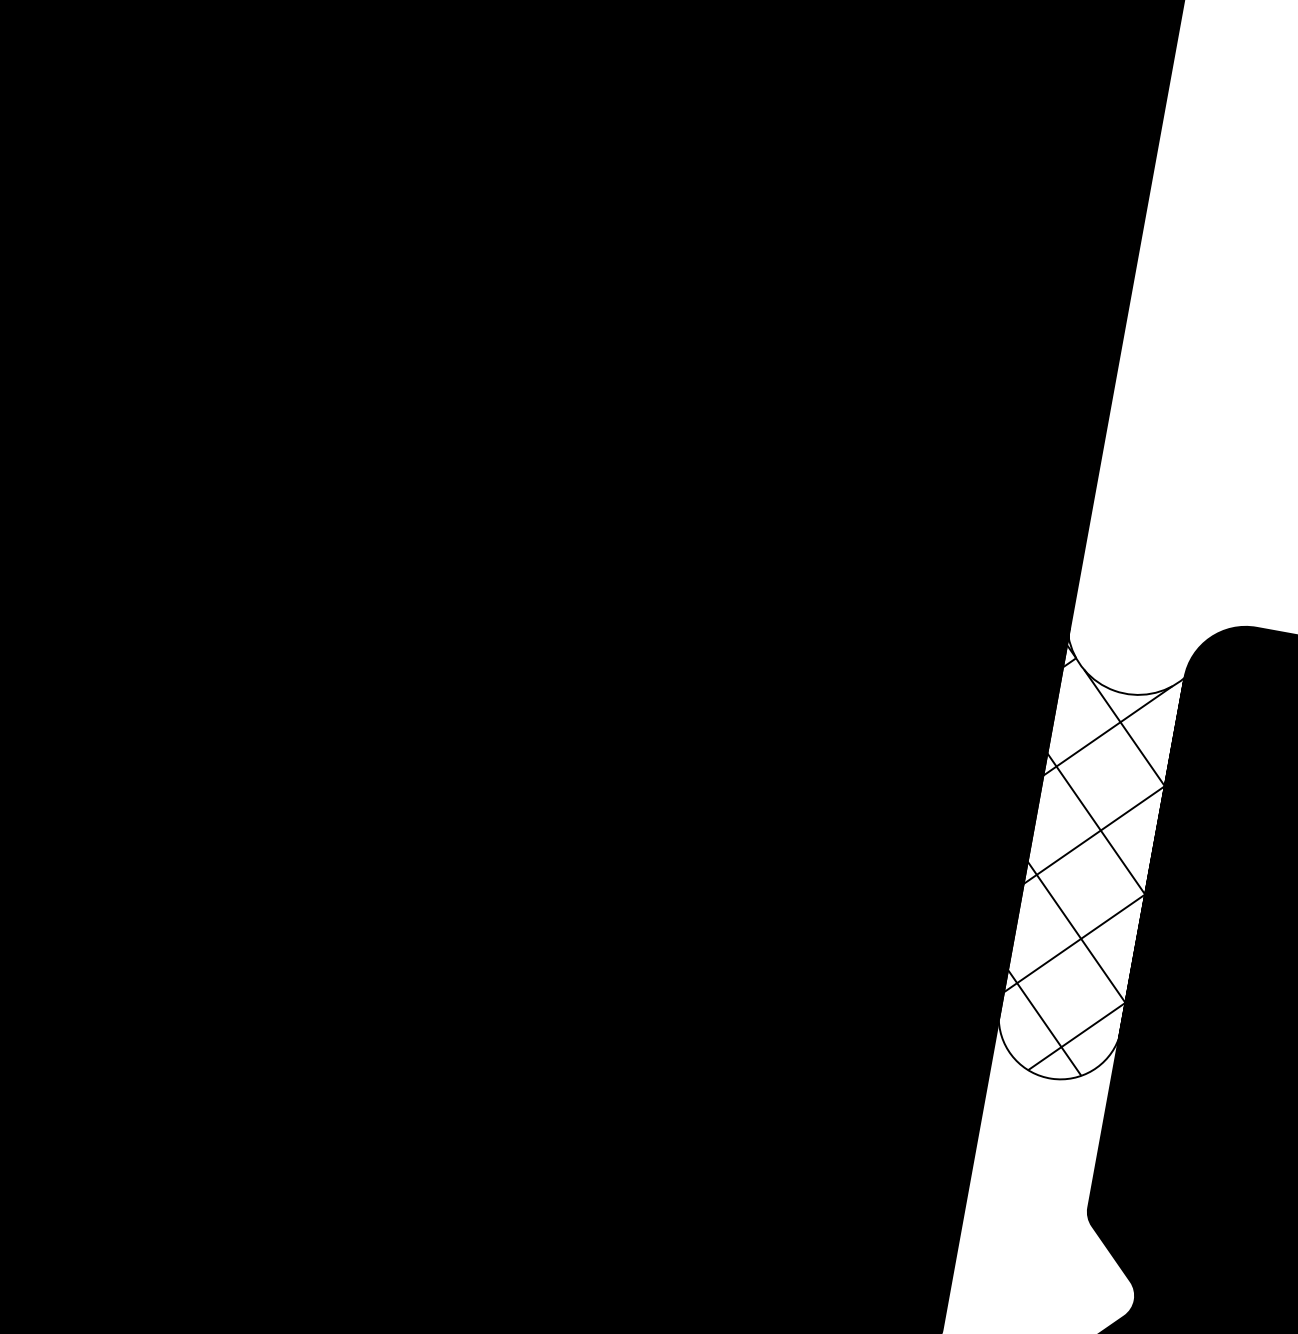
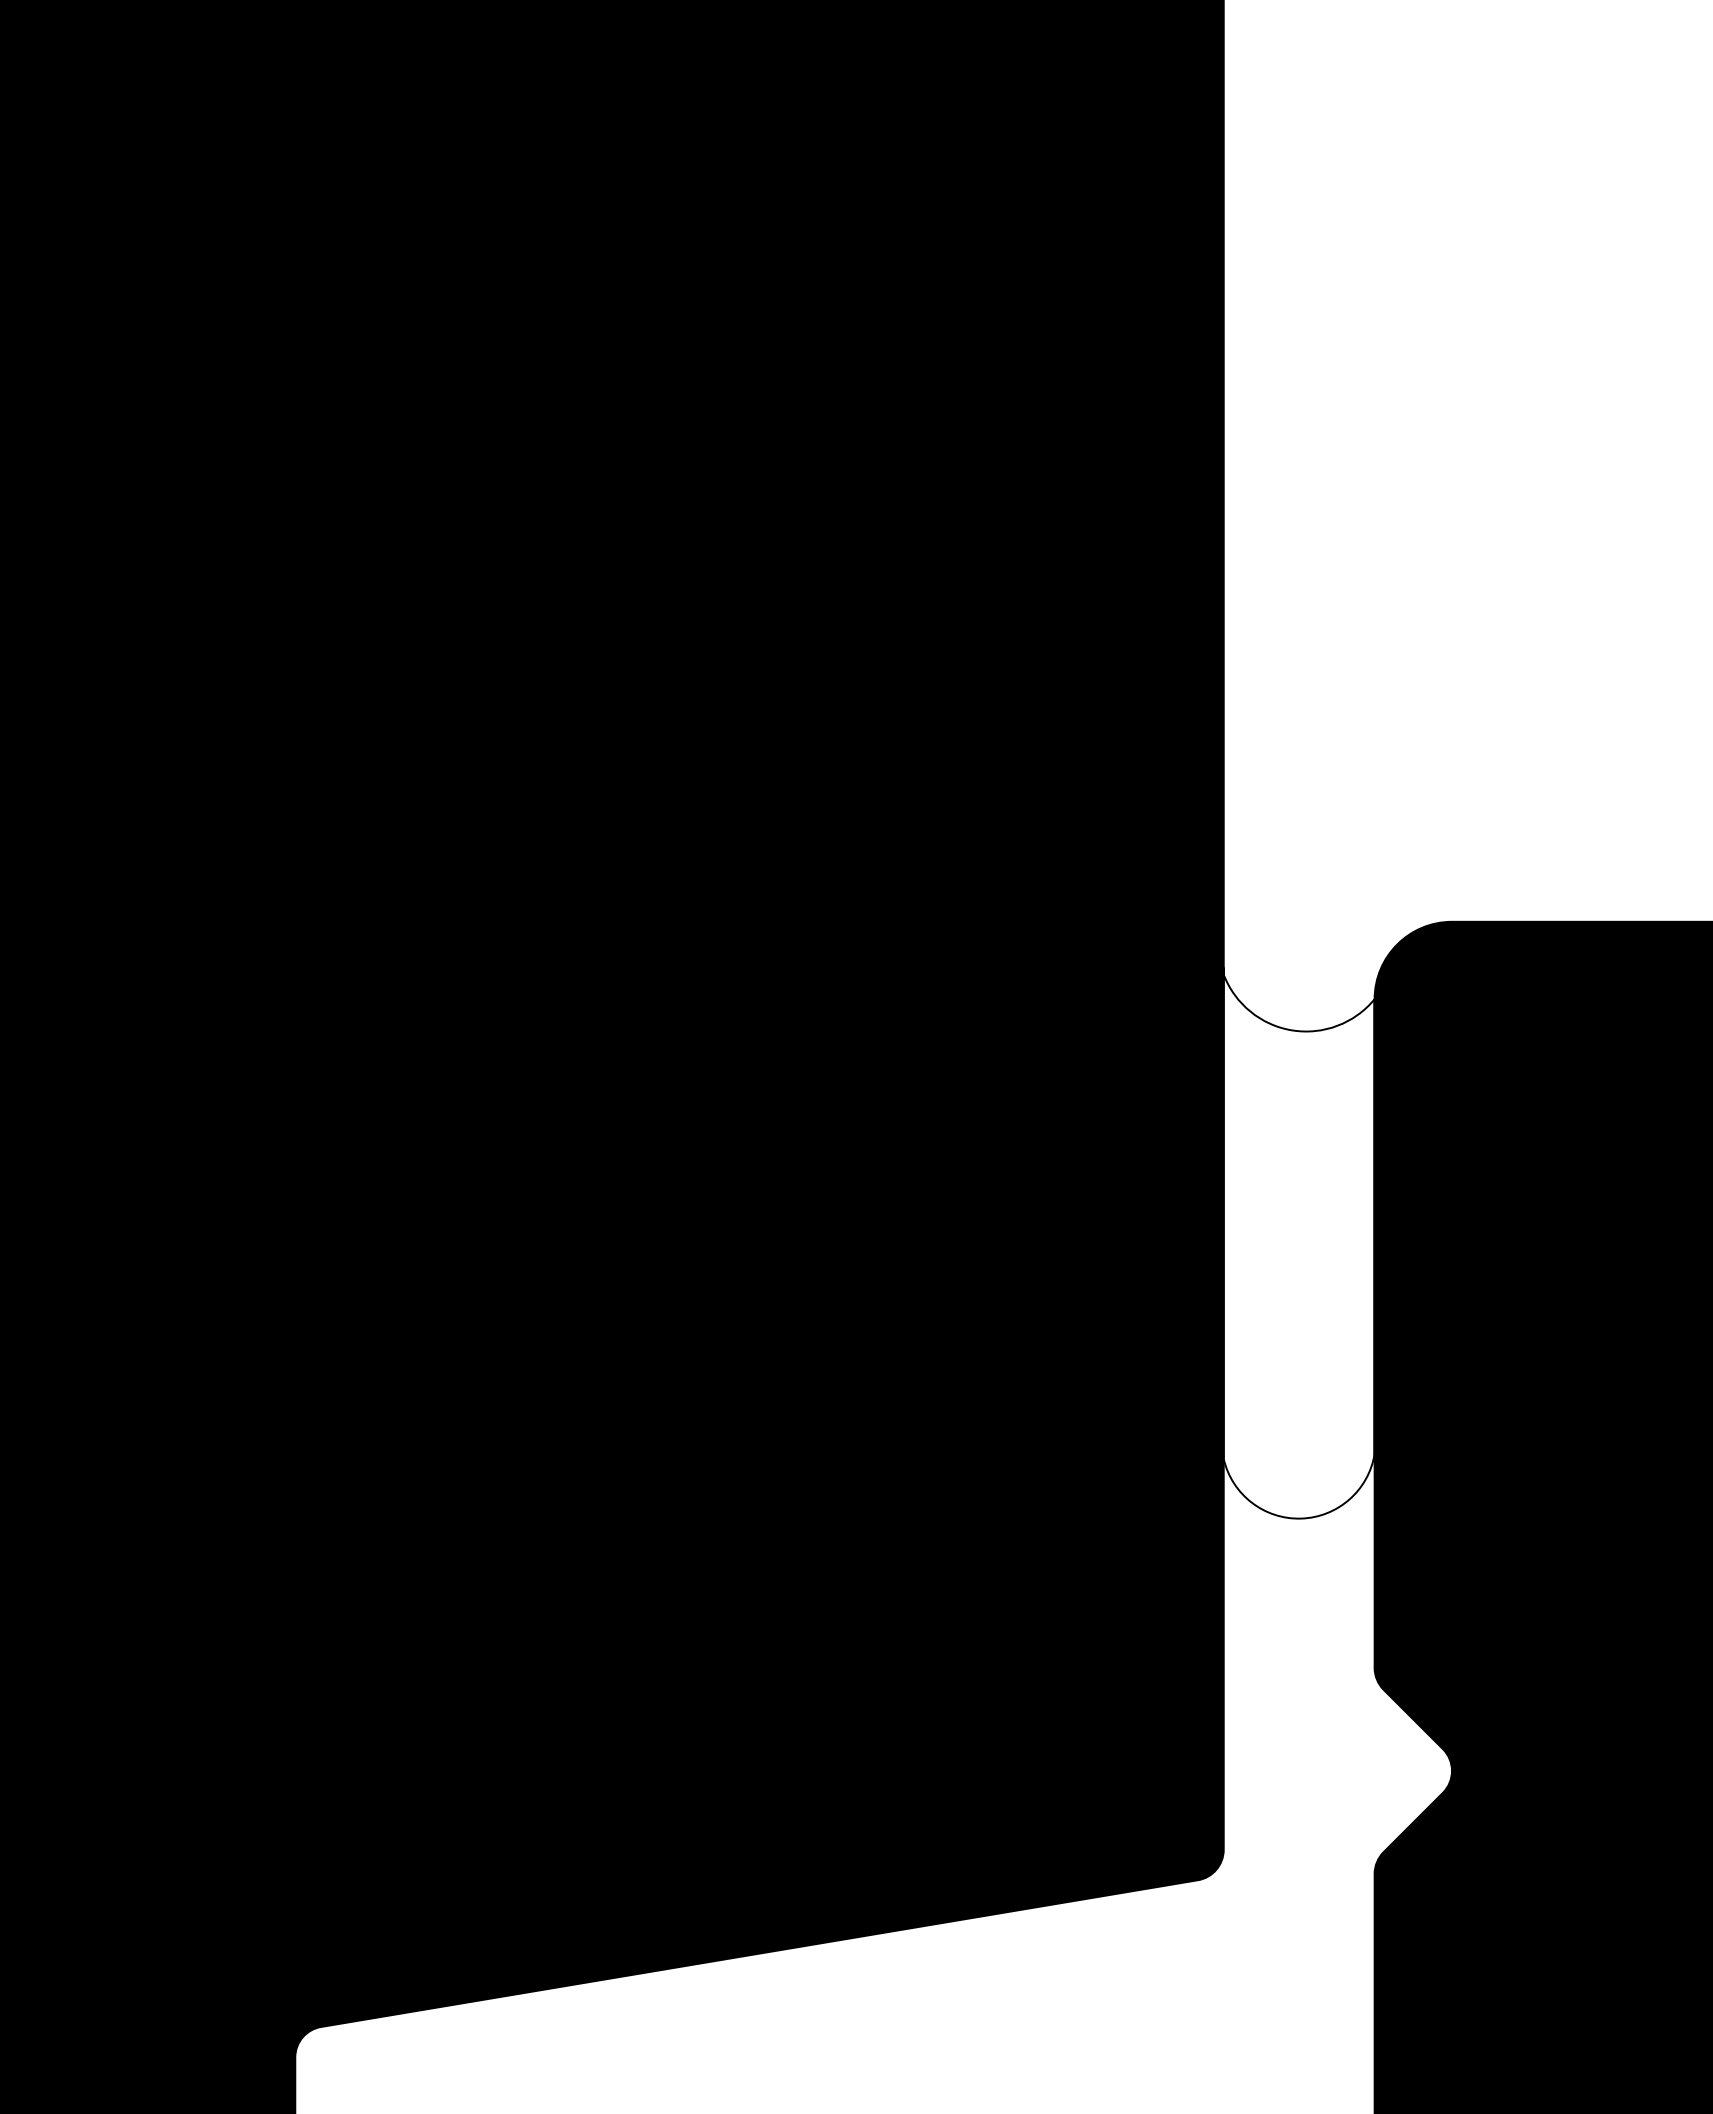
hatch: (1088, 864) -> (1298, 1248), removed

